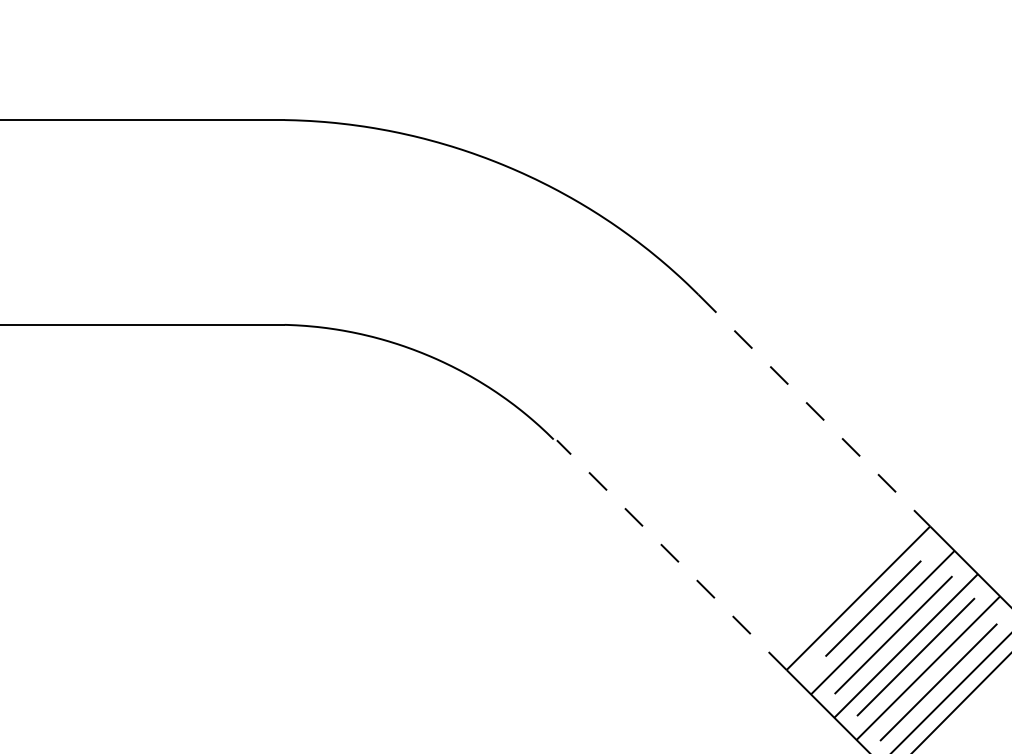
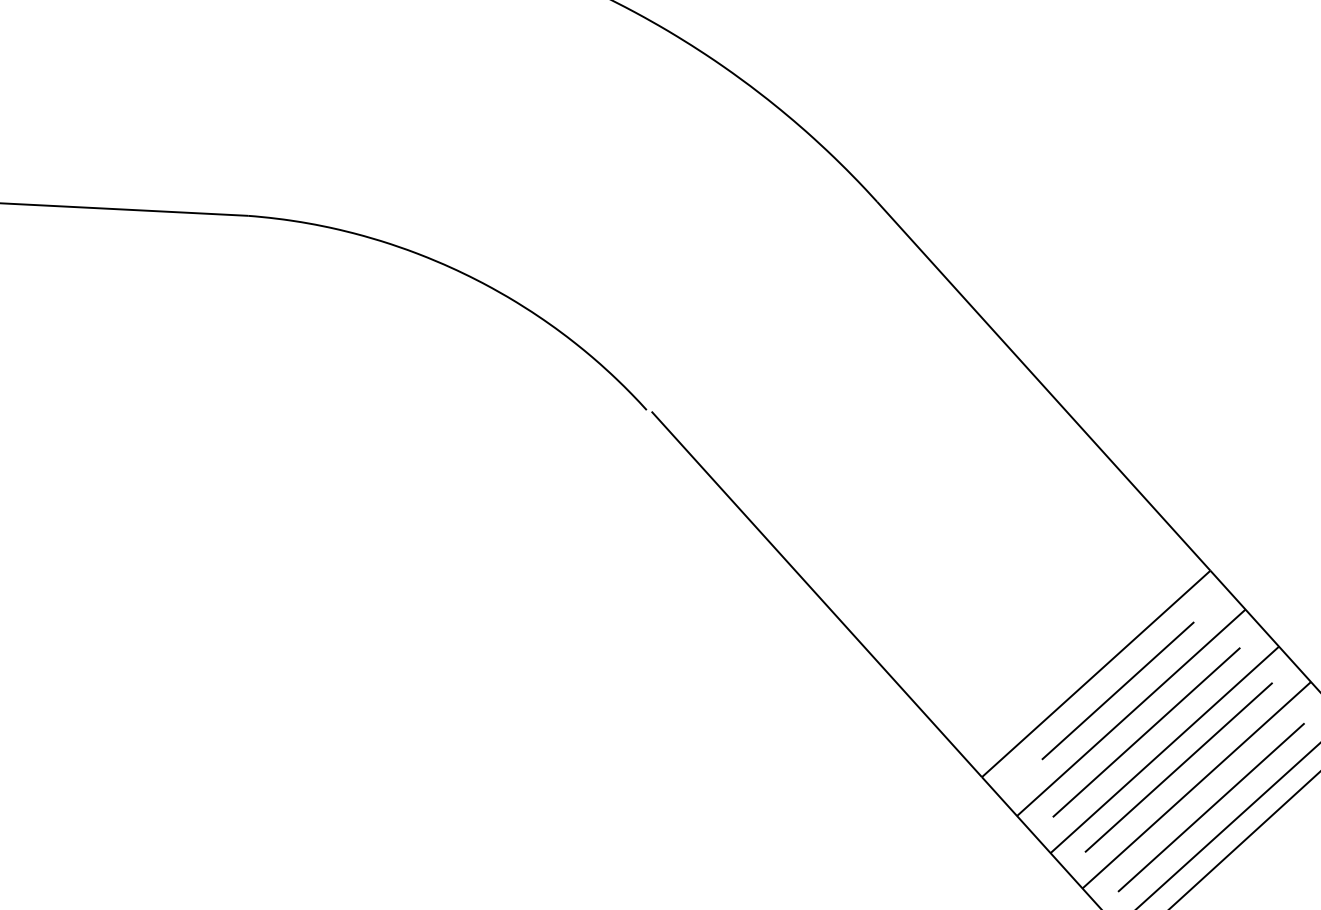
line: (814, 410) -> (1044, 386), dashed -> solid
line: (671, 554) -> (816, 593), dashed -> solid

